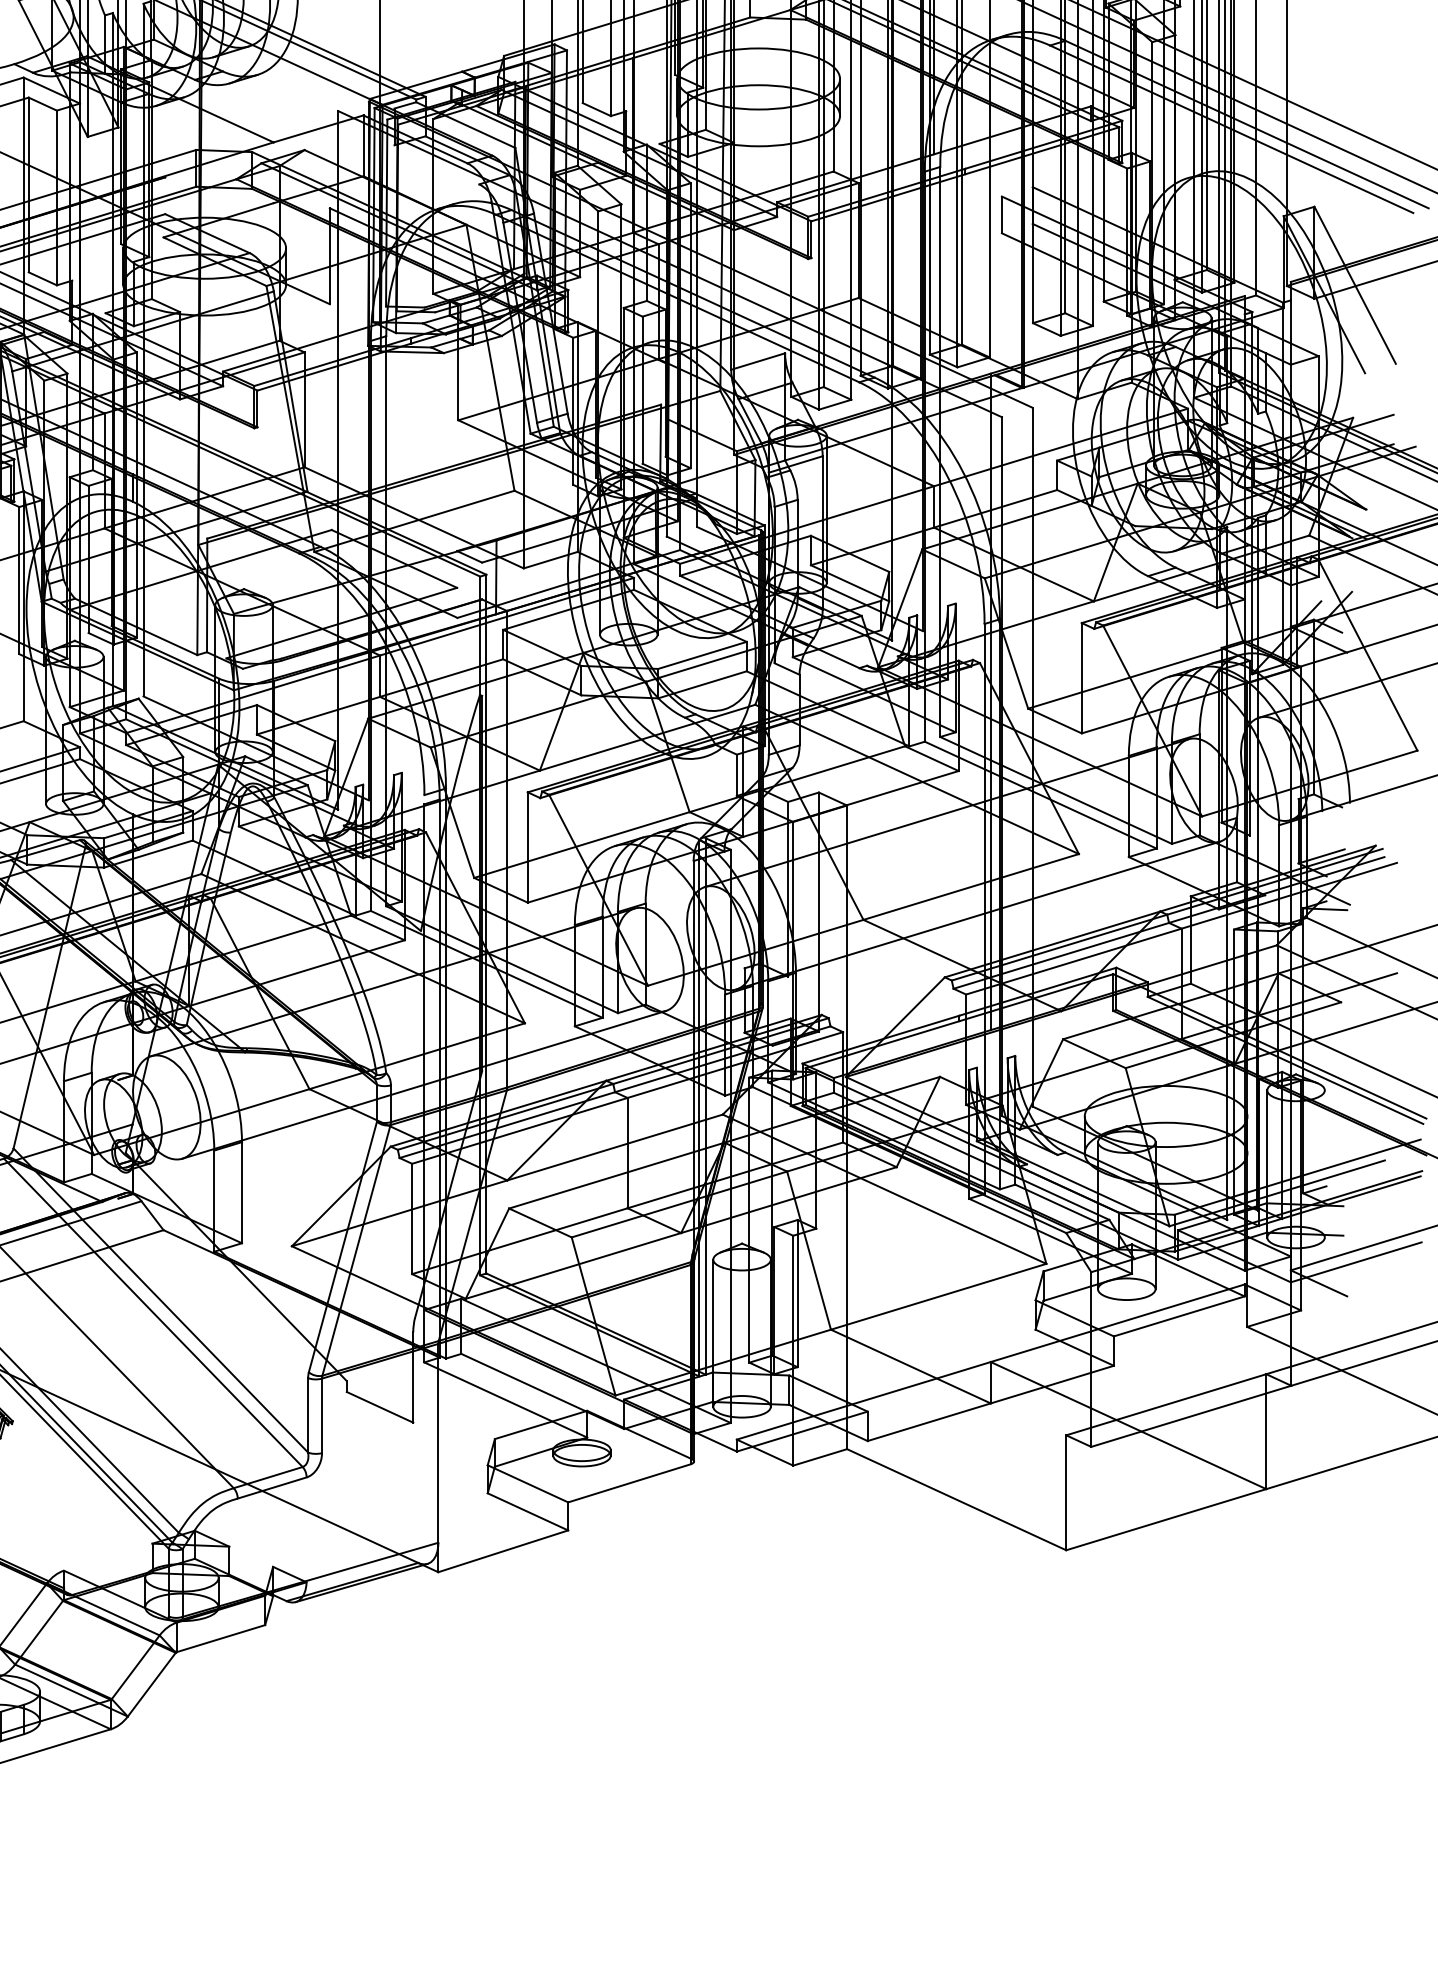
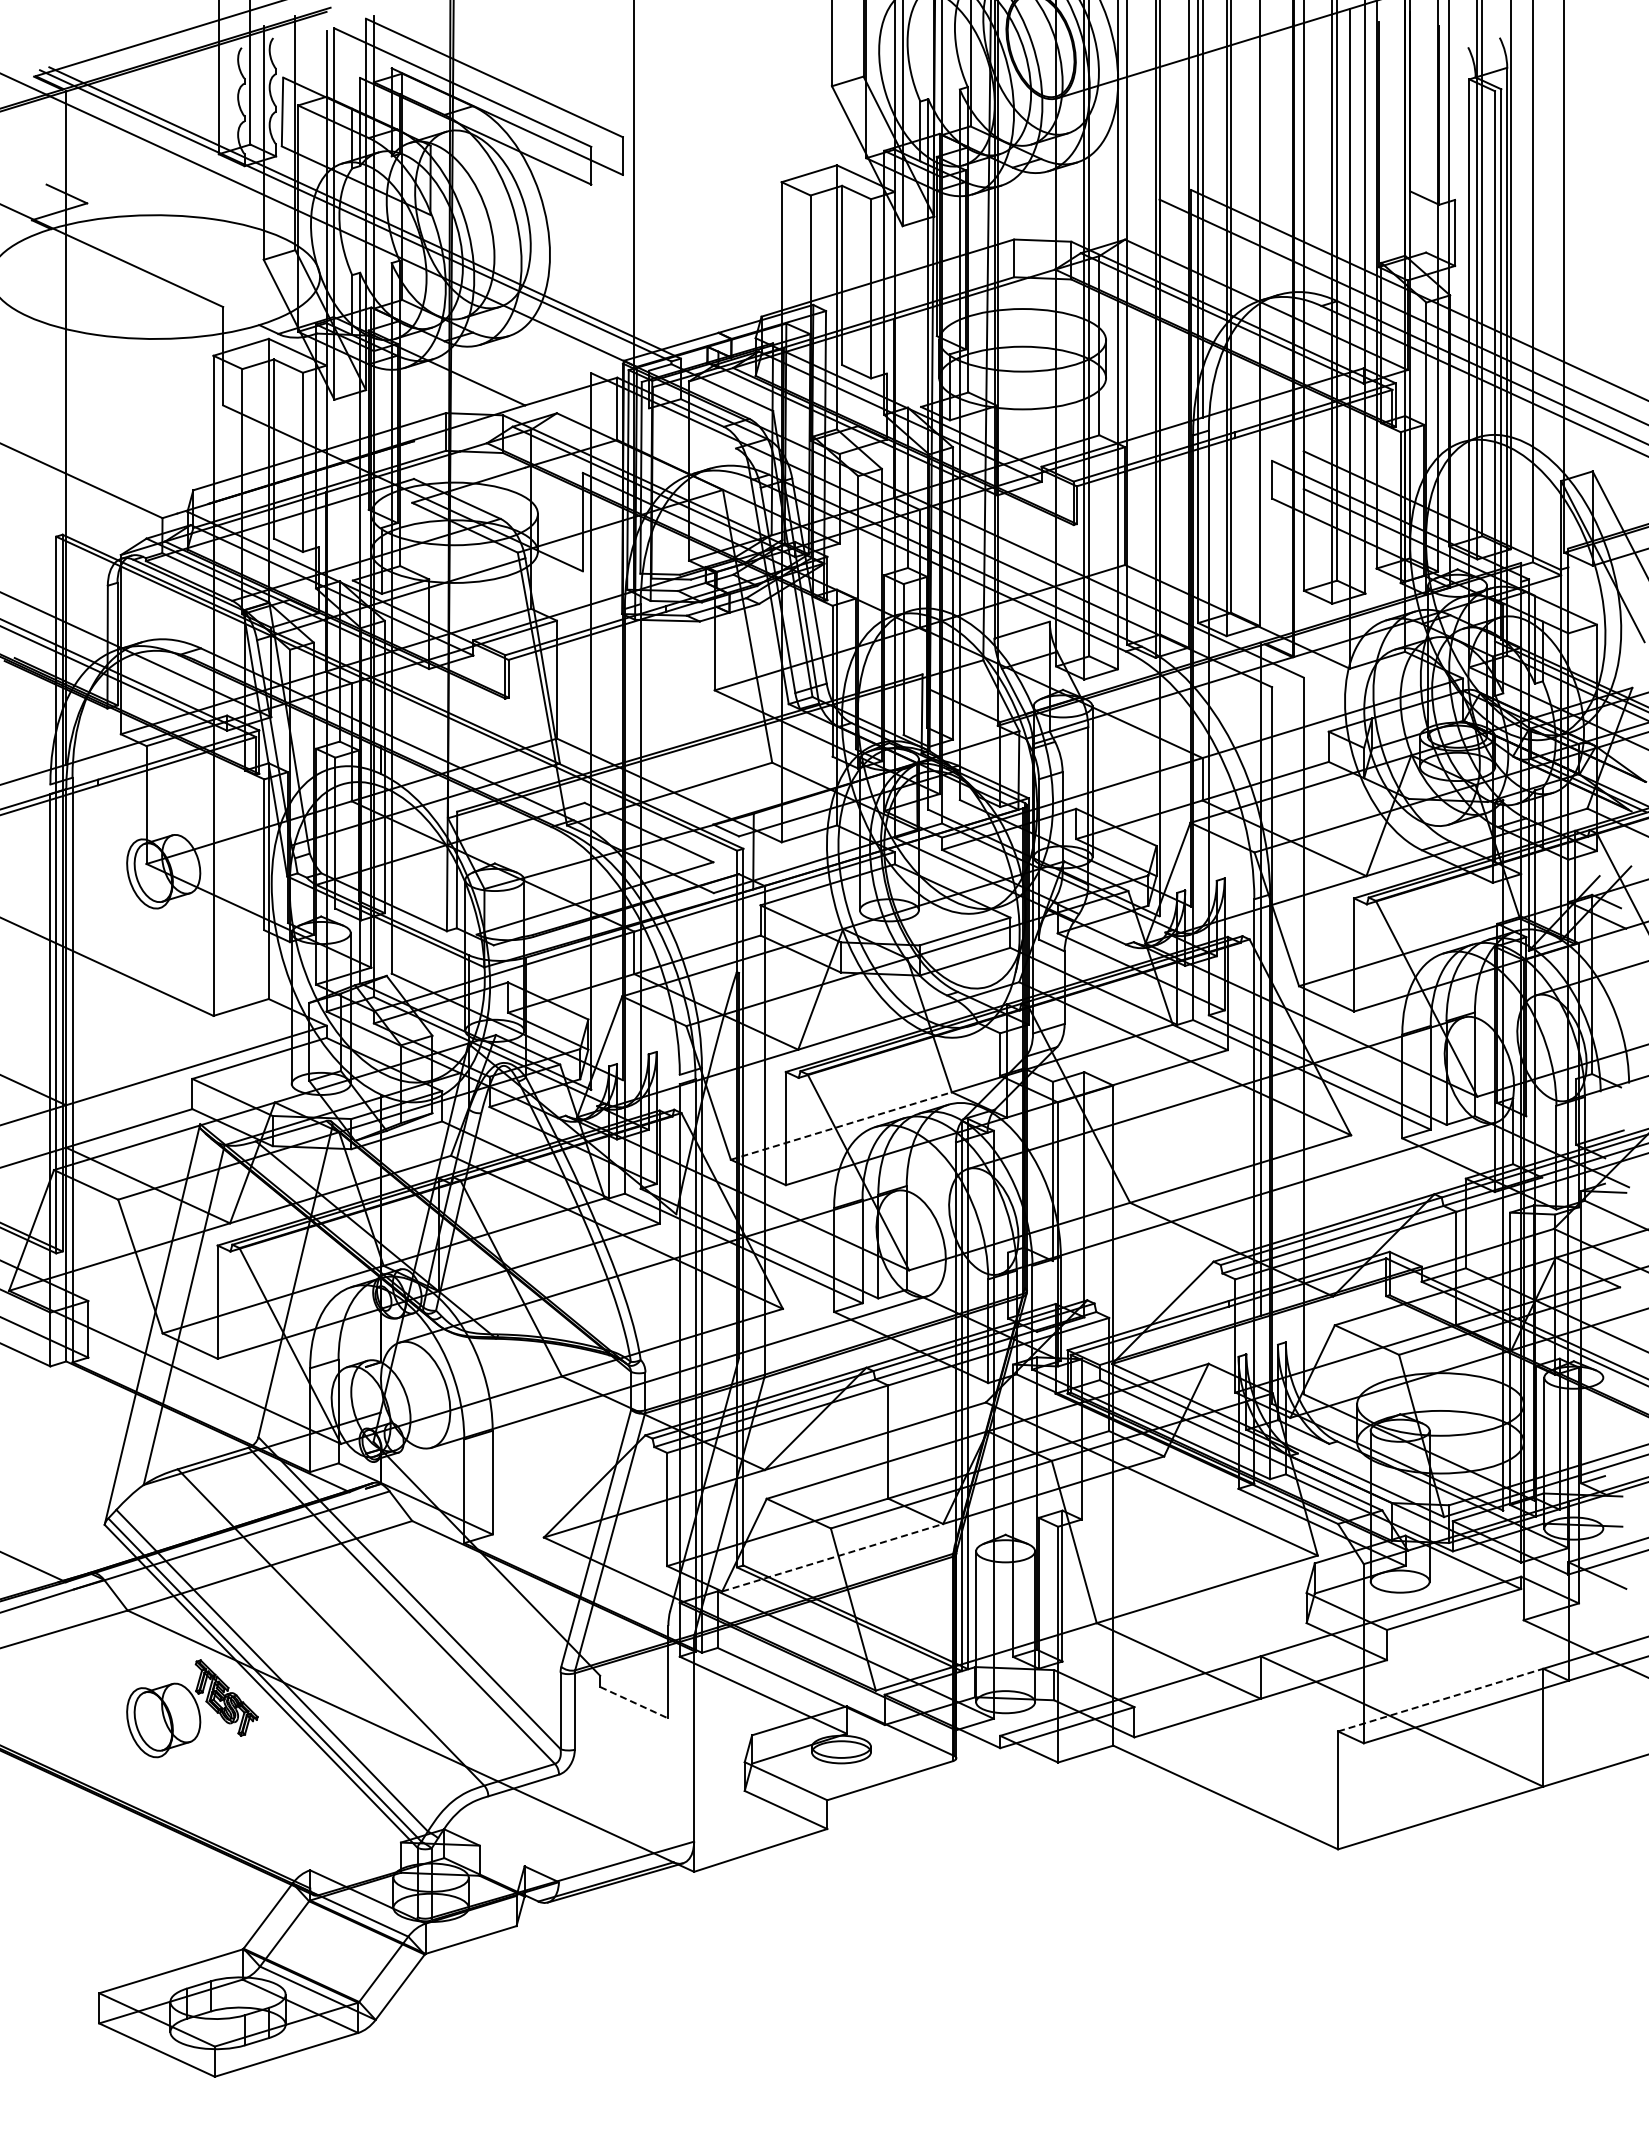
line: (582, 845) -> (841, 1126), solid -> dashed
line: (573, 1265) -> (832, 1557), solid -> dashed
line: (1167, 1404) -> (1441, 1699), solid -> dashed
line: (380, 1407) -> (634, 1702), solid -> dashed

